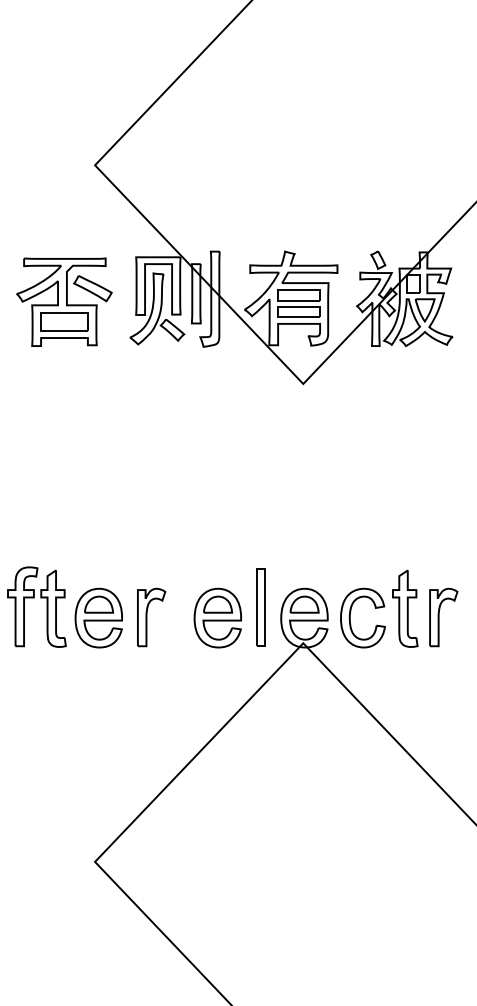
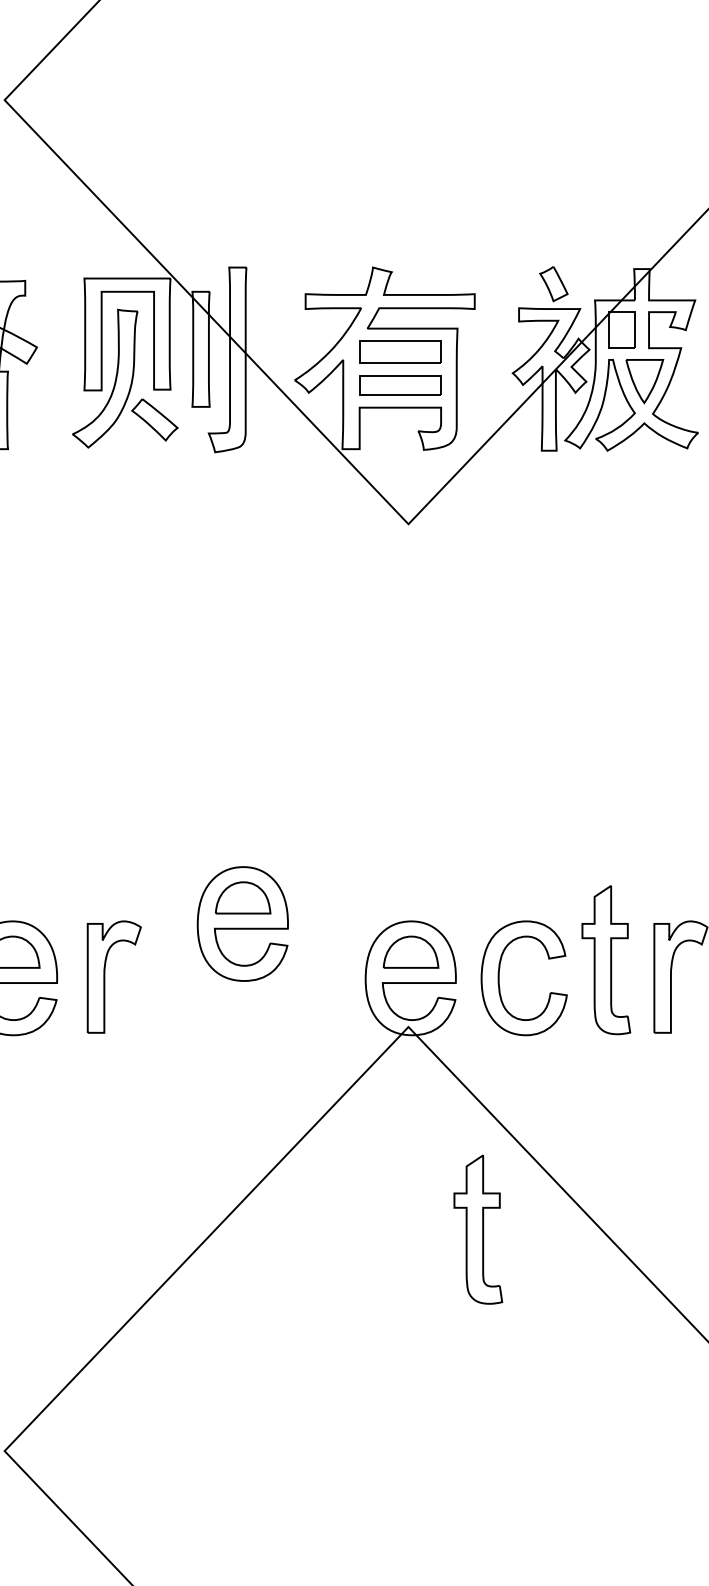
part: (260, 607) -> (325, 957), removed
part: (217, 617) -> (242, 922), moved
part: (339, 747) -> (478, 1229), added

